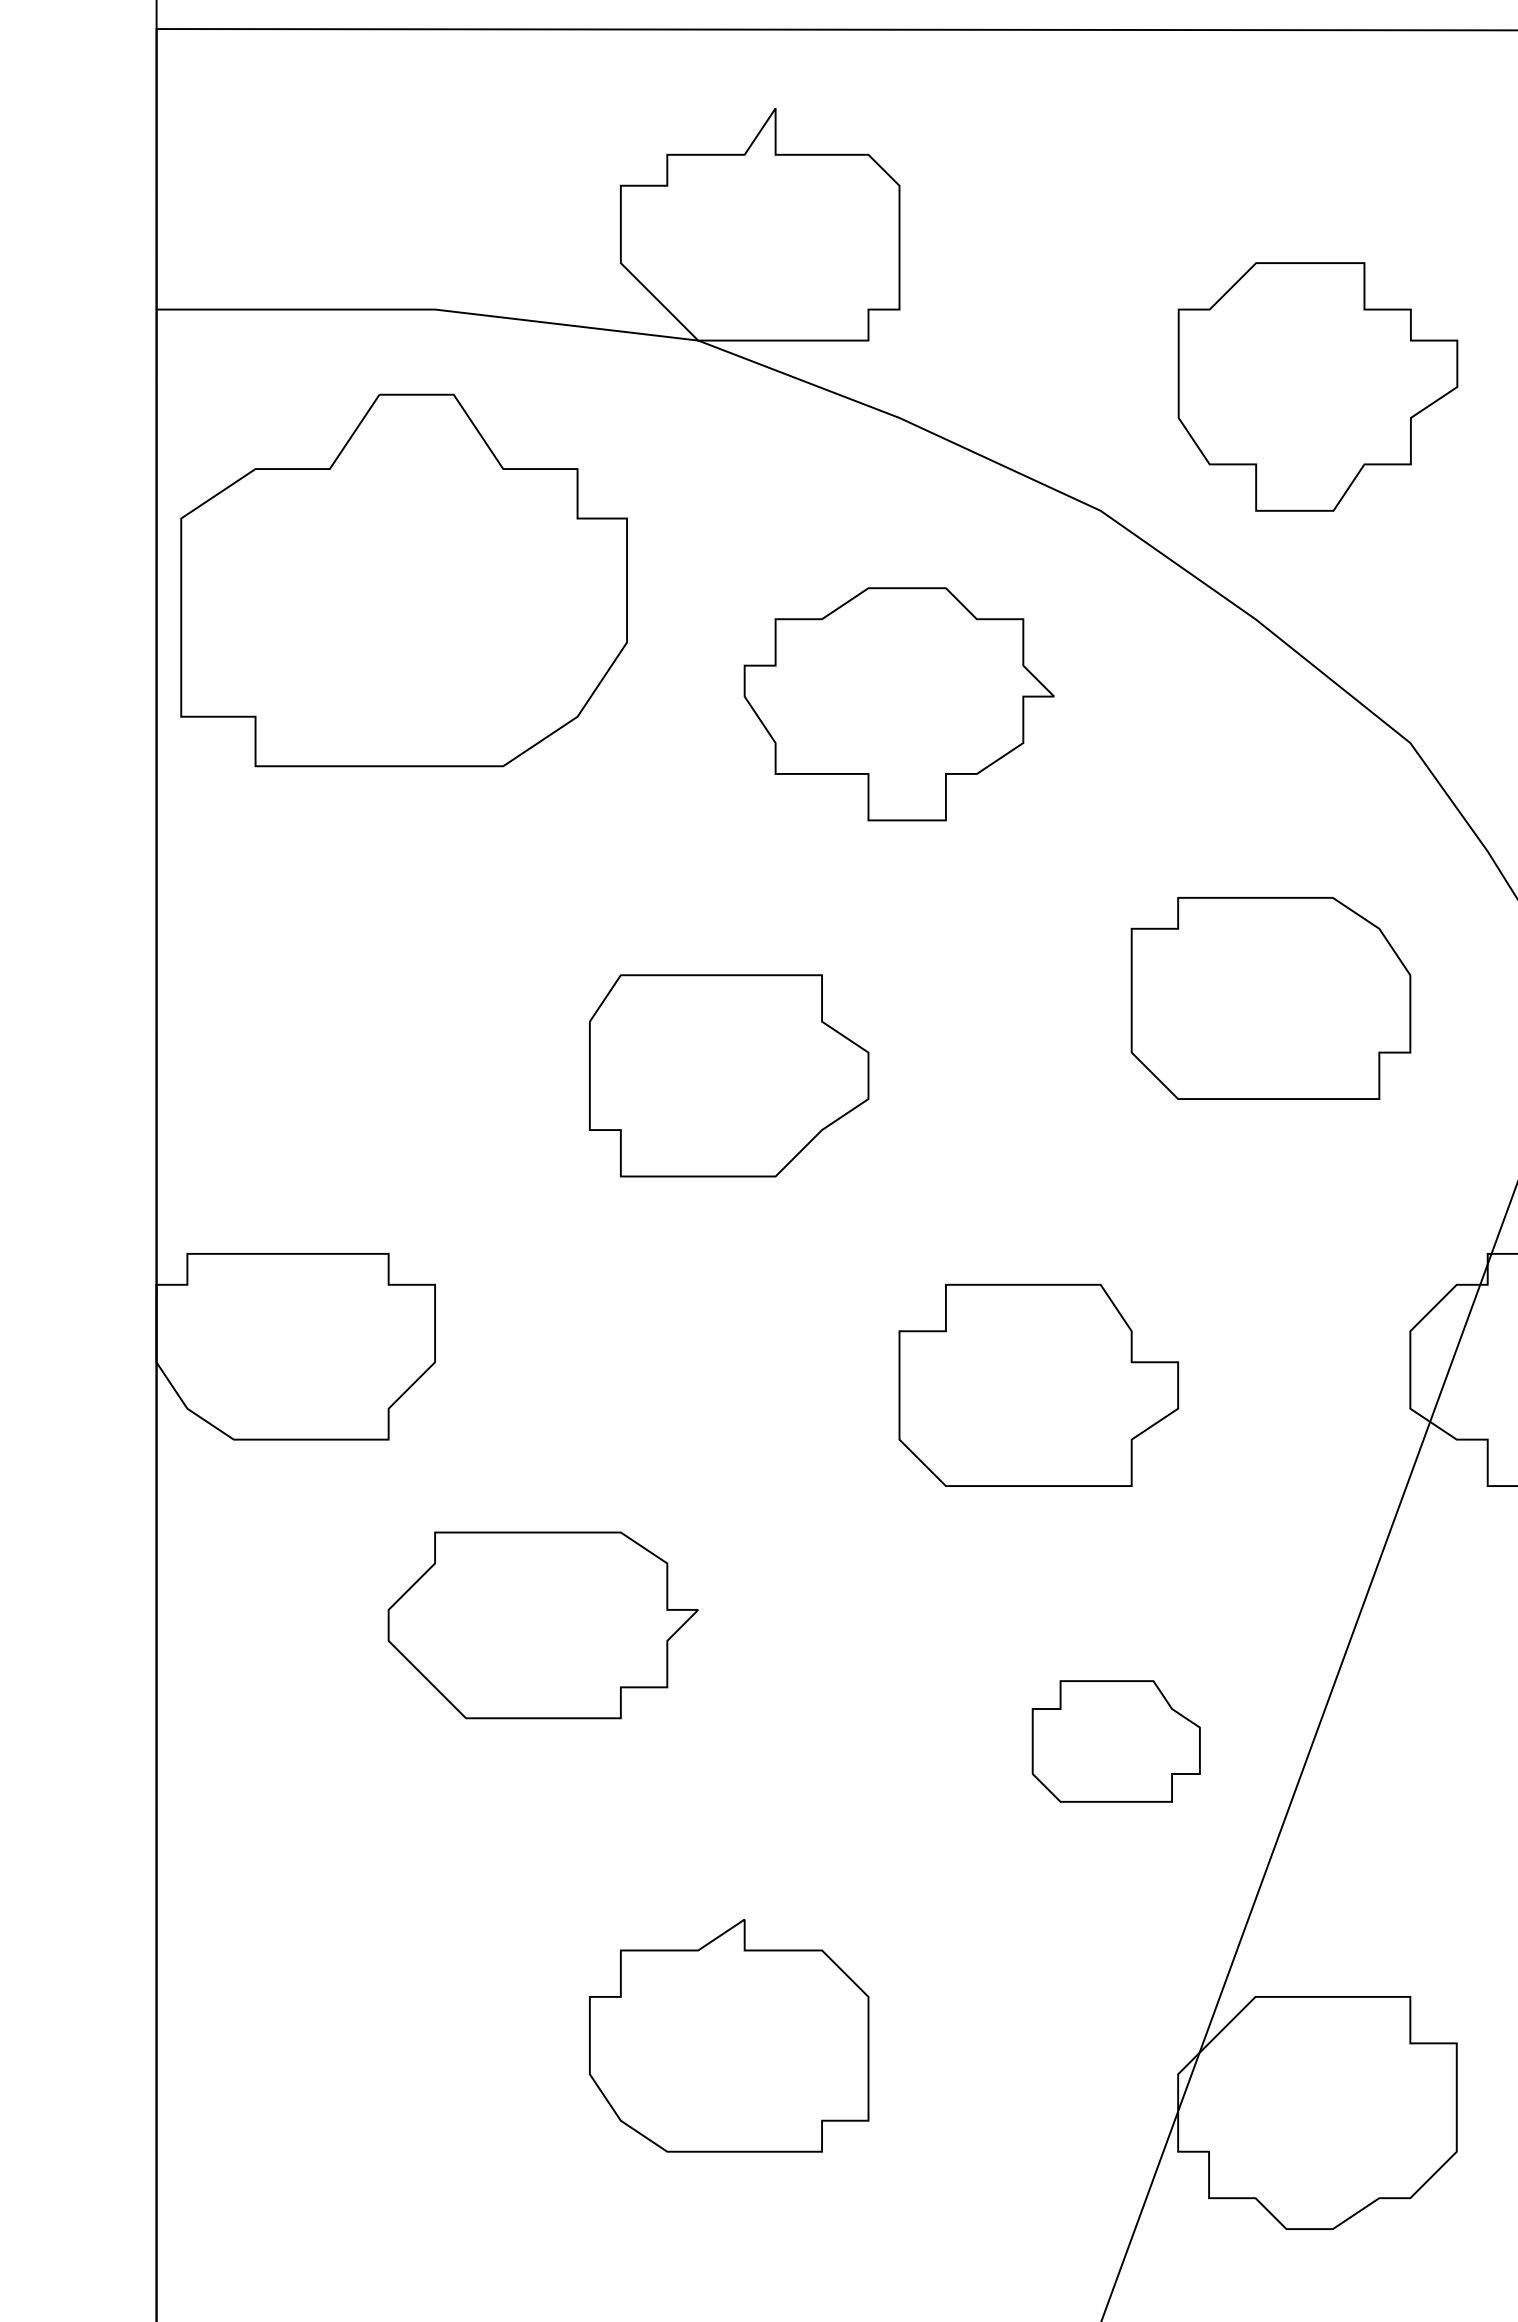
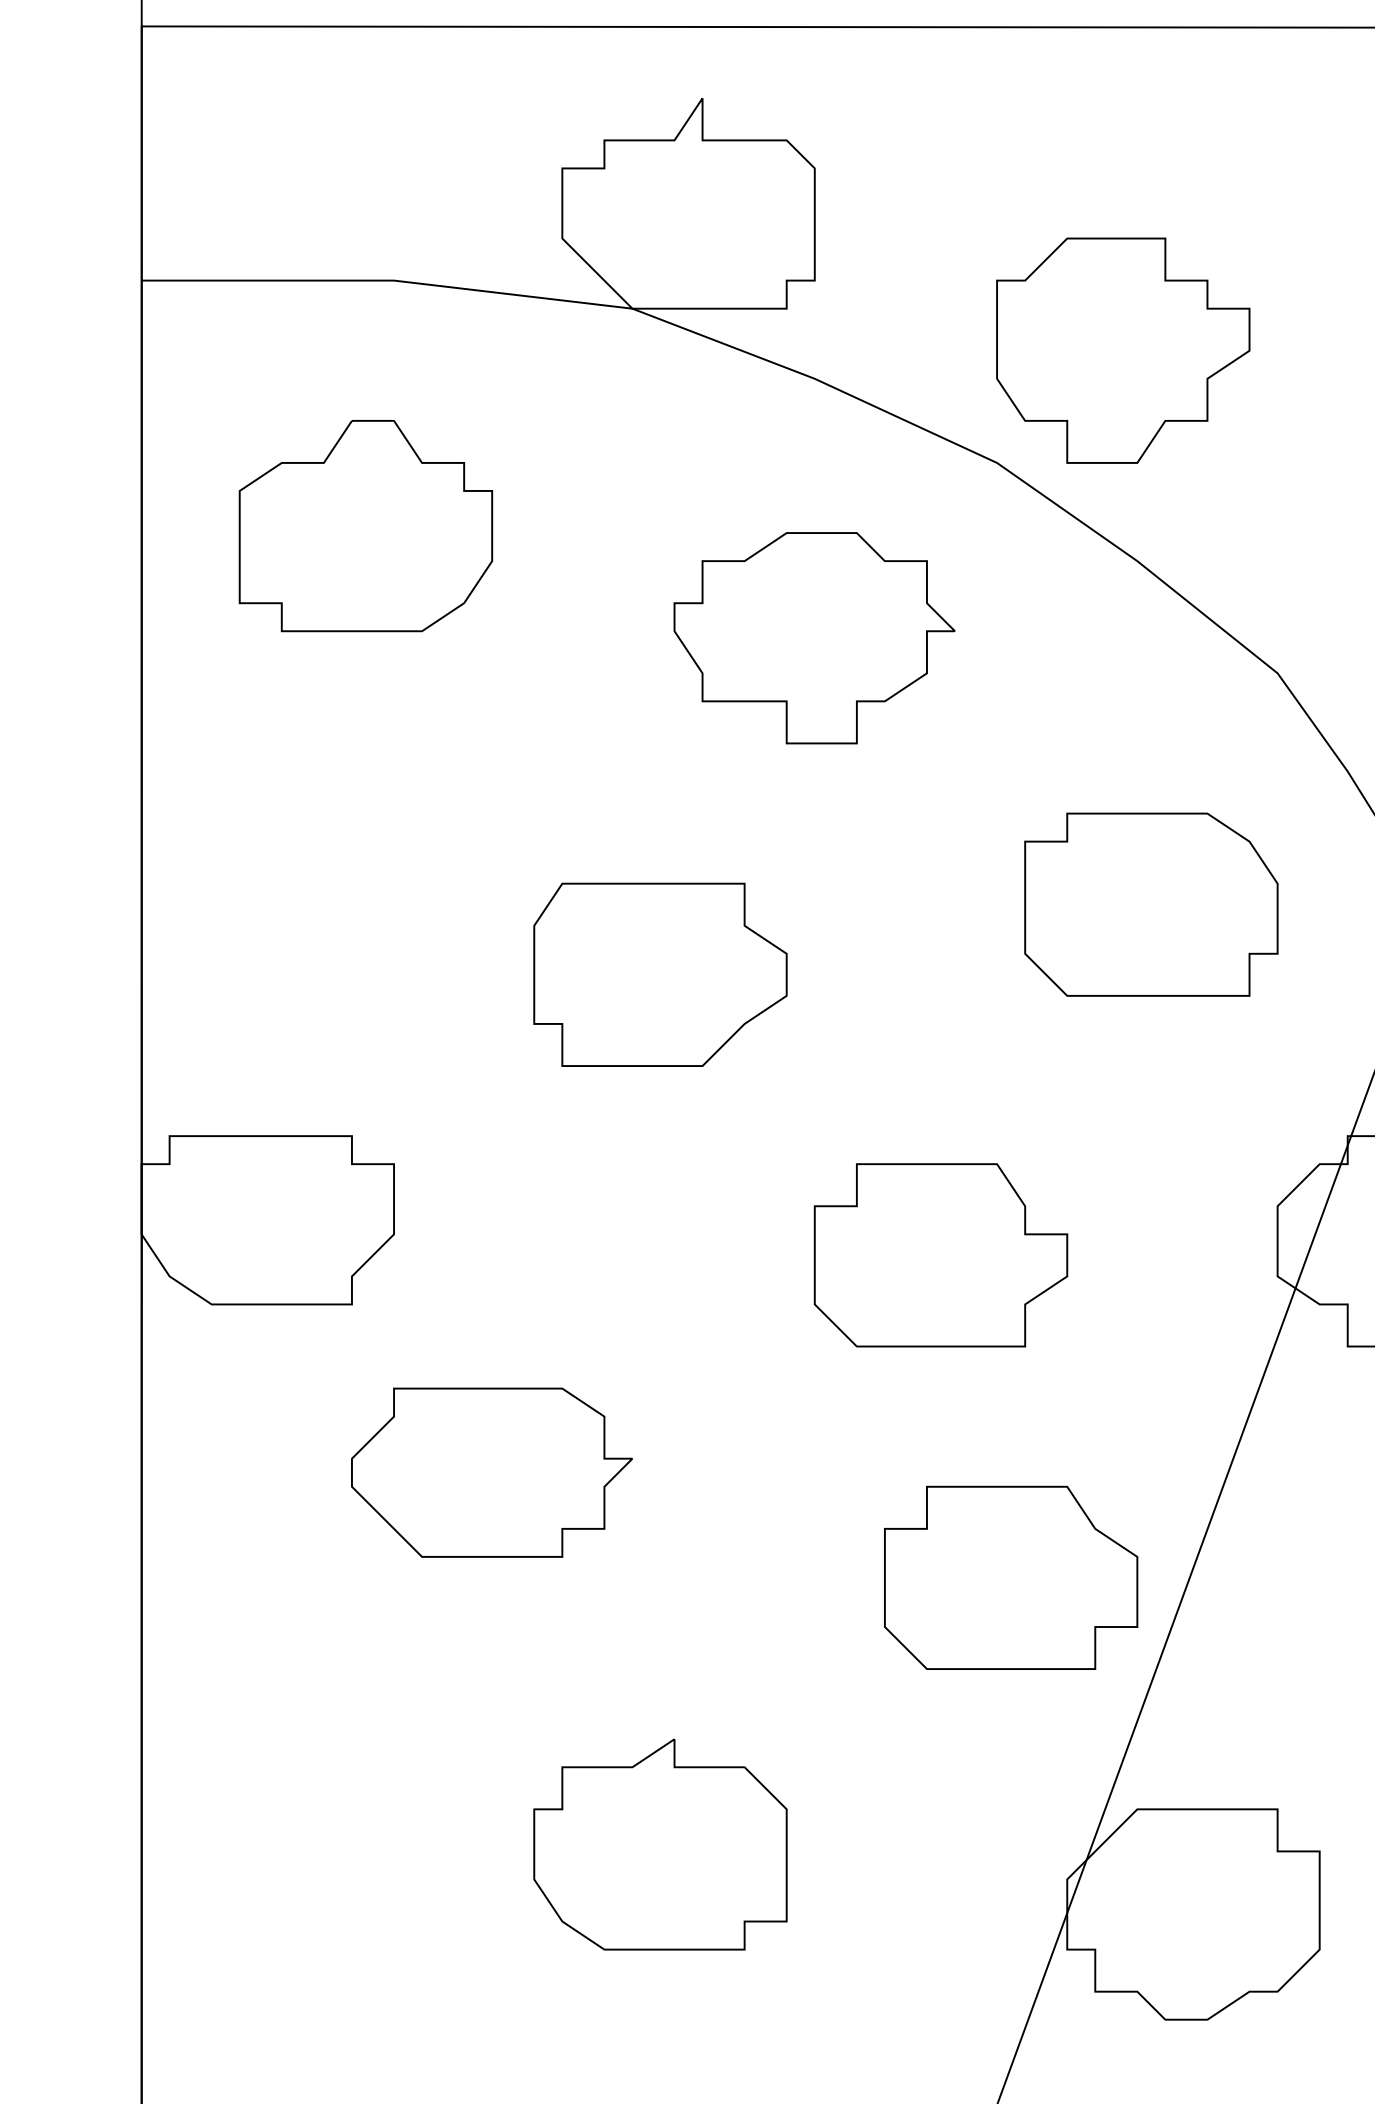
part: (1317, 386) -> (1122, 350), moved
part: (403, 580) -> (365, 526), size x0.62
part: (1116, 1741) -> (1011, 1577), size x1.67

